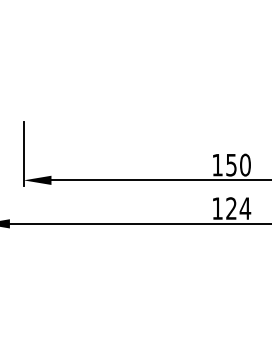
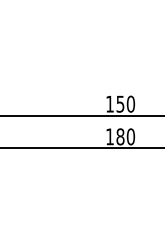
text: (238, 208) -> (125, 136), 124 -> 180

